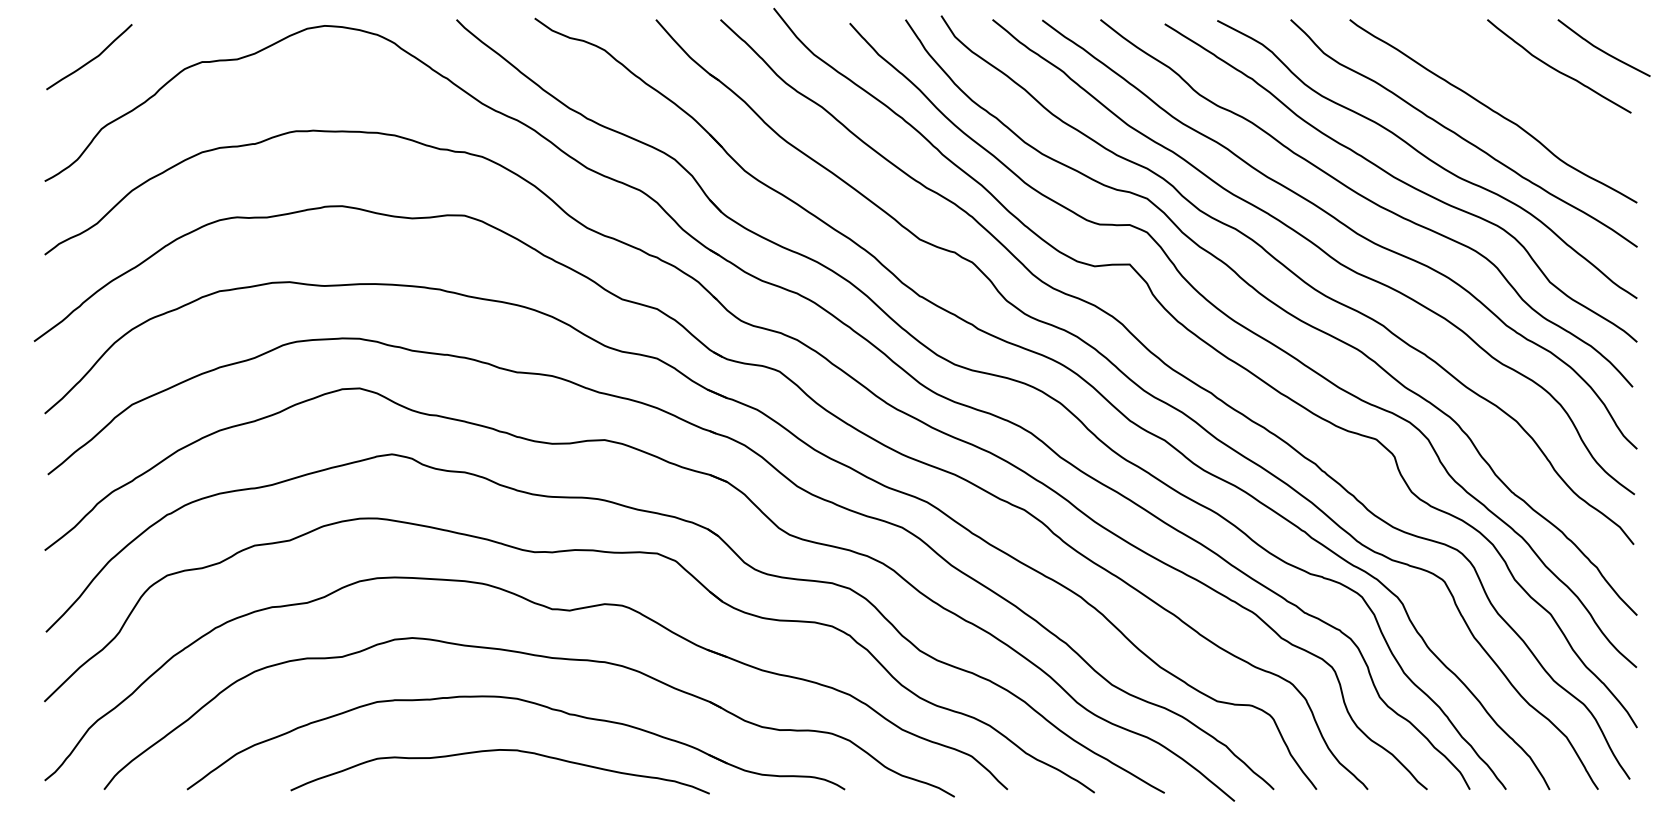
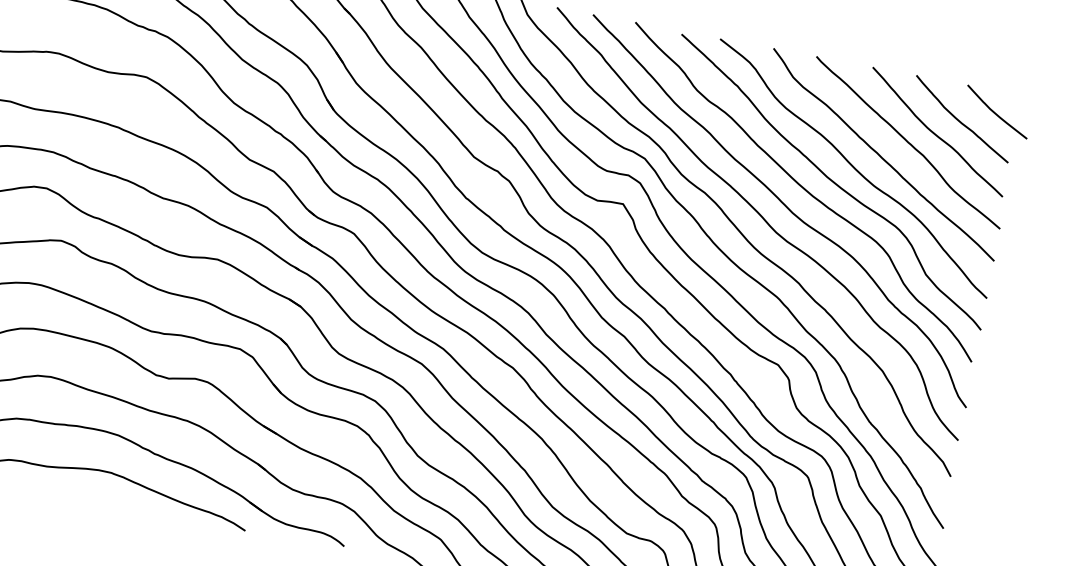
curve: (1527, 92) -> (935, 133), added

